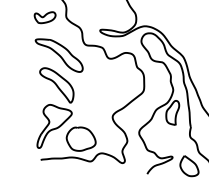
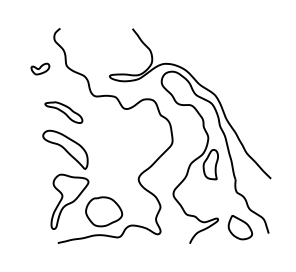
part: (45, 16) -> (40, 68), size x0.7
part: (58, 54) -> (63, 112), size x0.6

